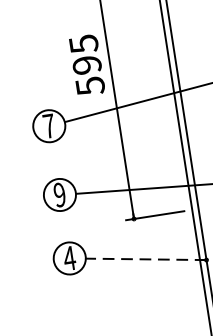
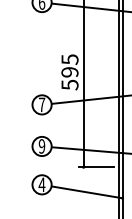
line: (145, 259) -> (86, 192), dashed -> solid

